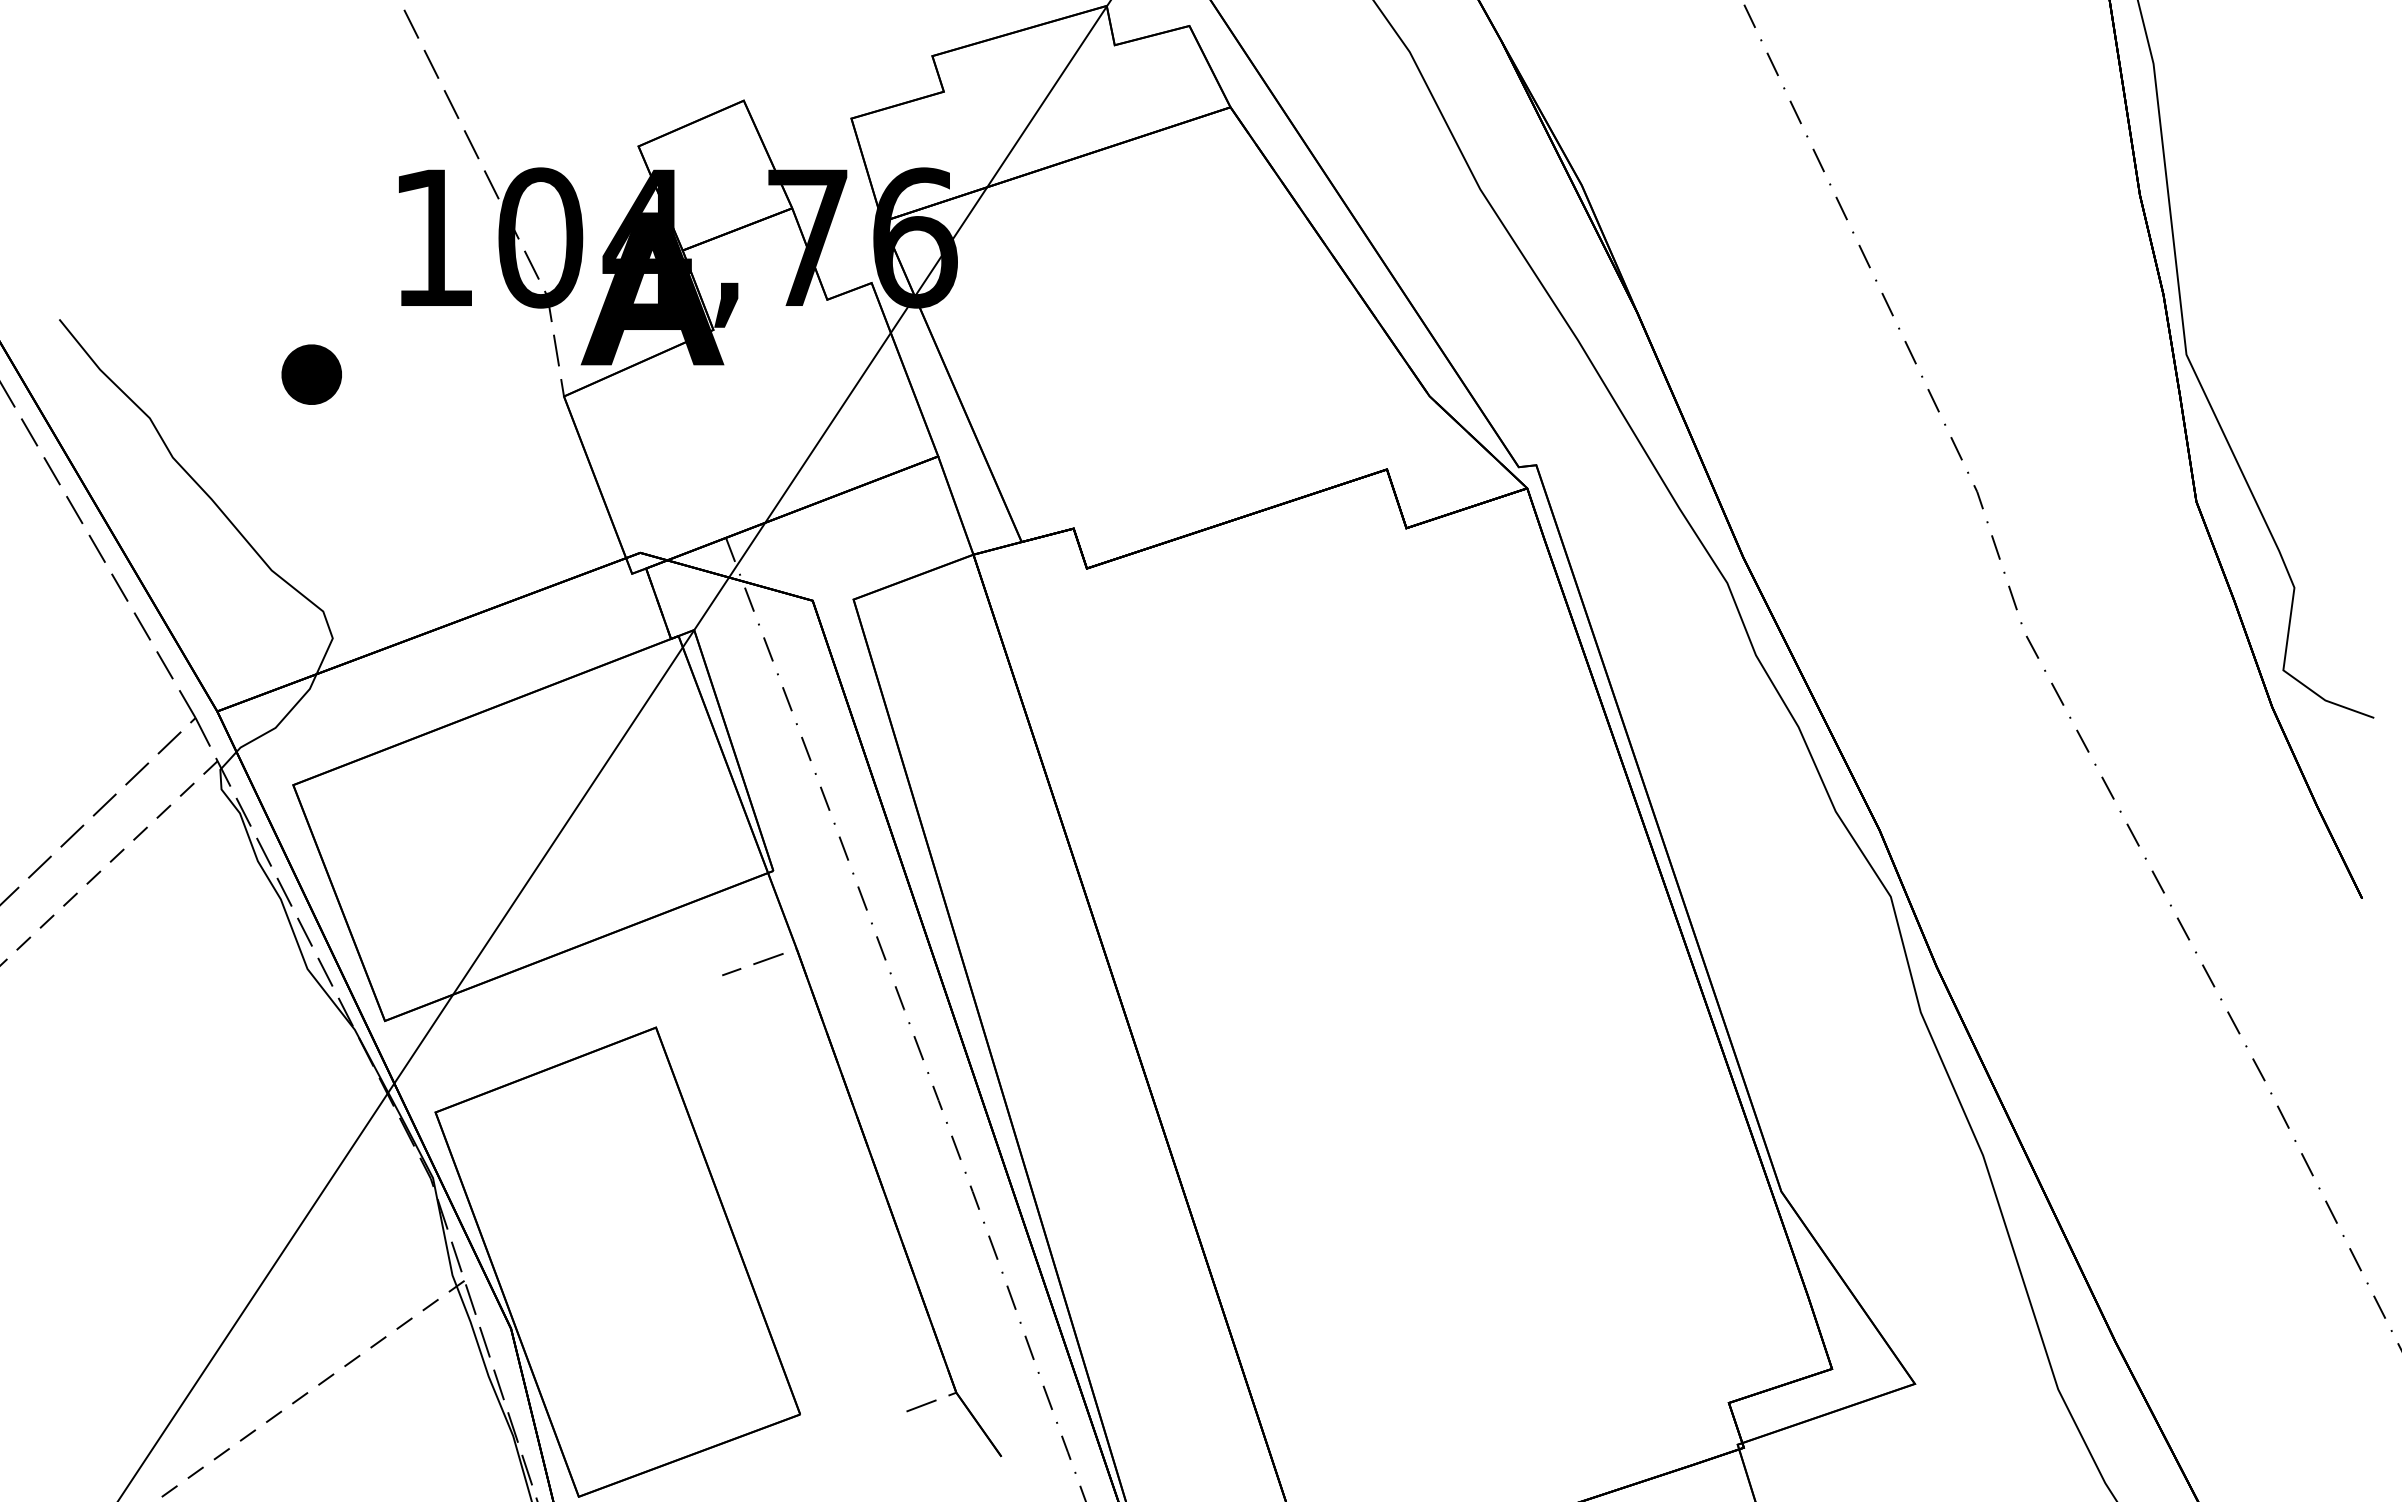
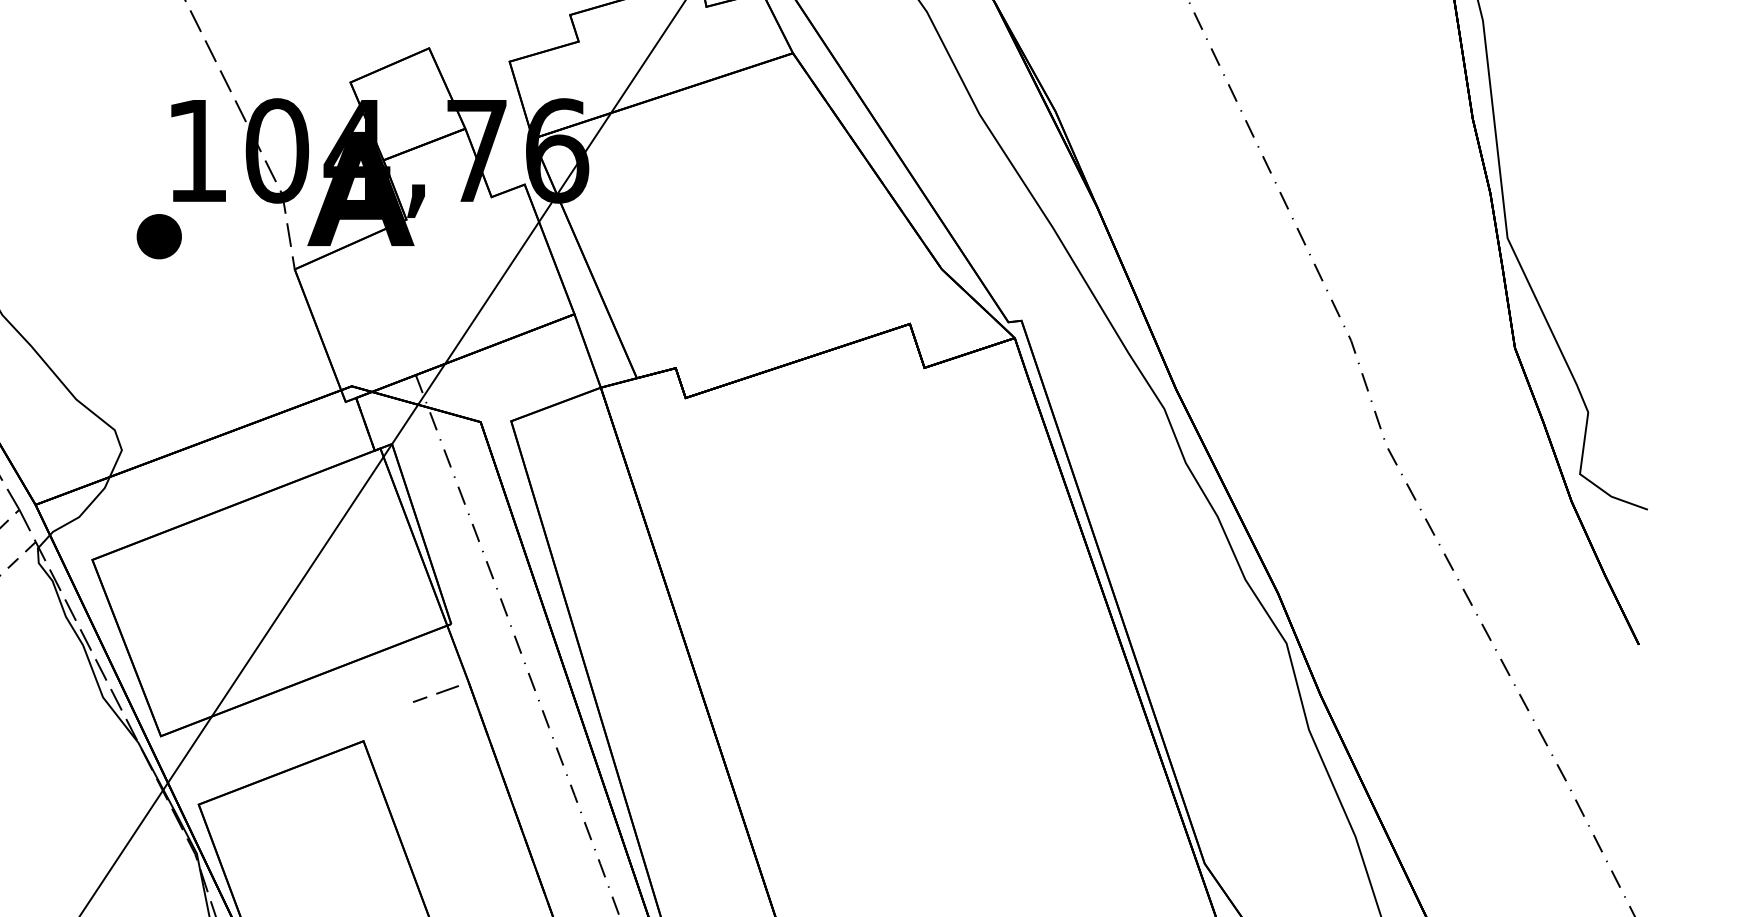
part: (311, 374) -> (159, 236), moved

